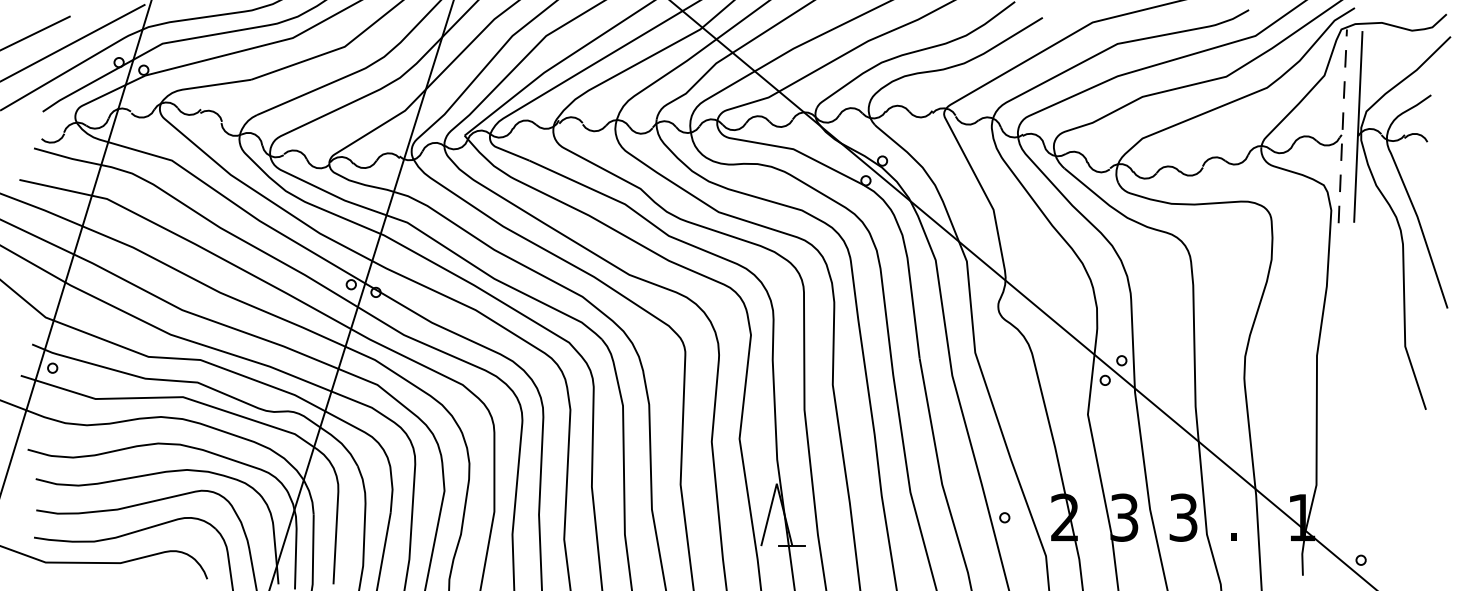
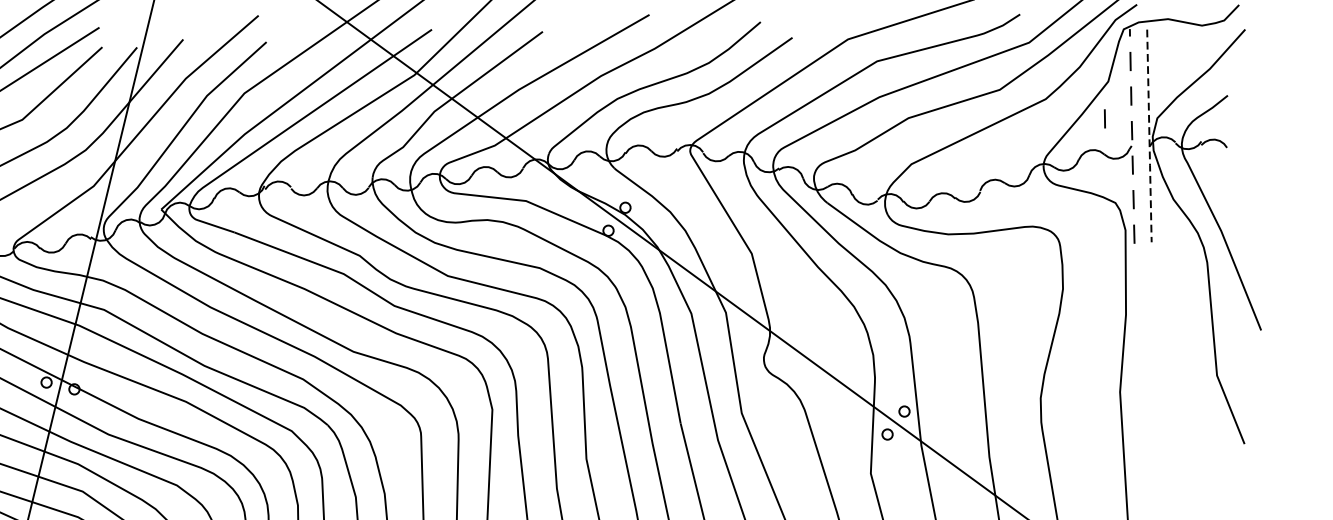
line: (1319, 108) -> (1105, 118), added
line: (1358, 127) -> (1149, 136), solid -> dashed

